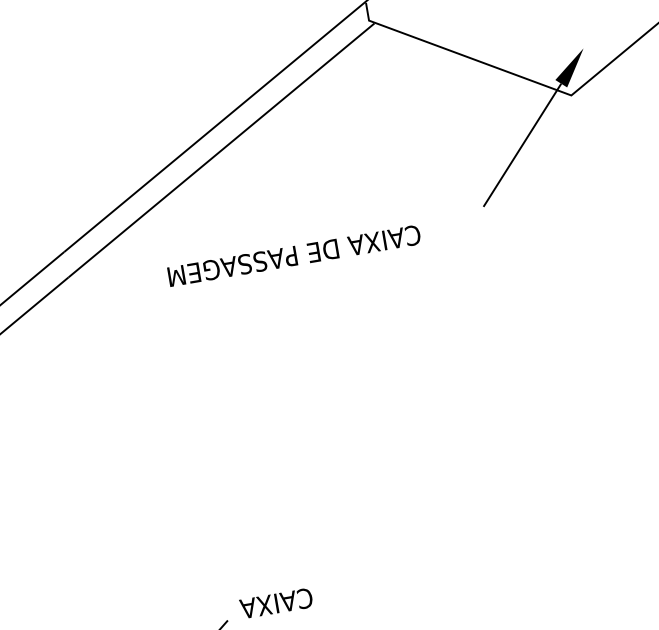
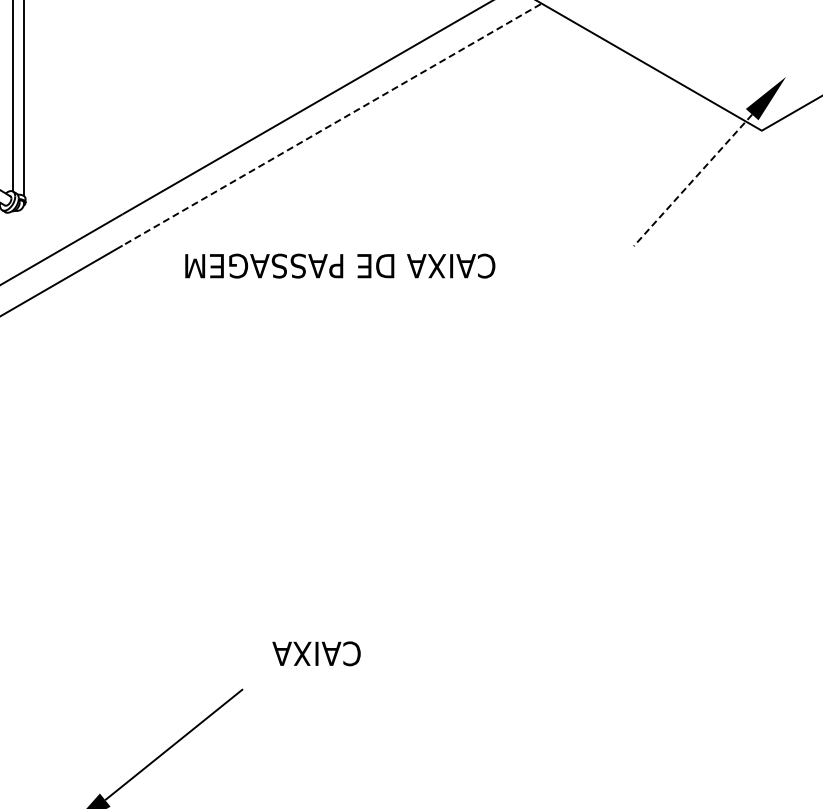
line: (521, 145) -> (692, 180), solid -> dashed
line: (221, 150) -> (331, 125), solid -> dashed
text: (294, 255) -> (340, 265), moved
text: (276, 603) -> (316, 653), moved

